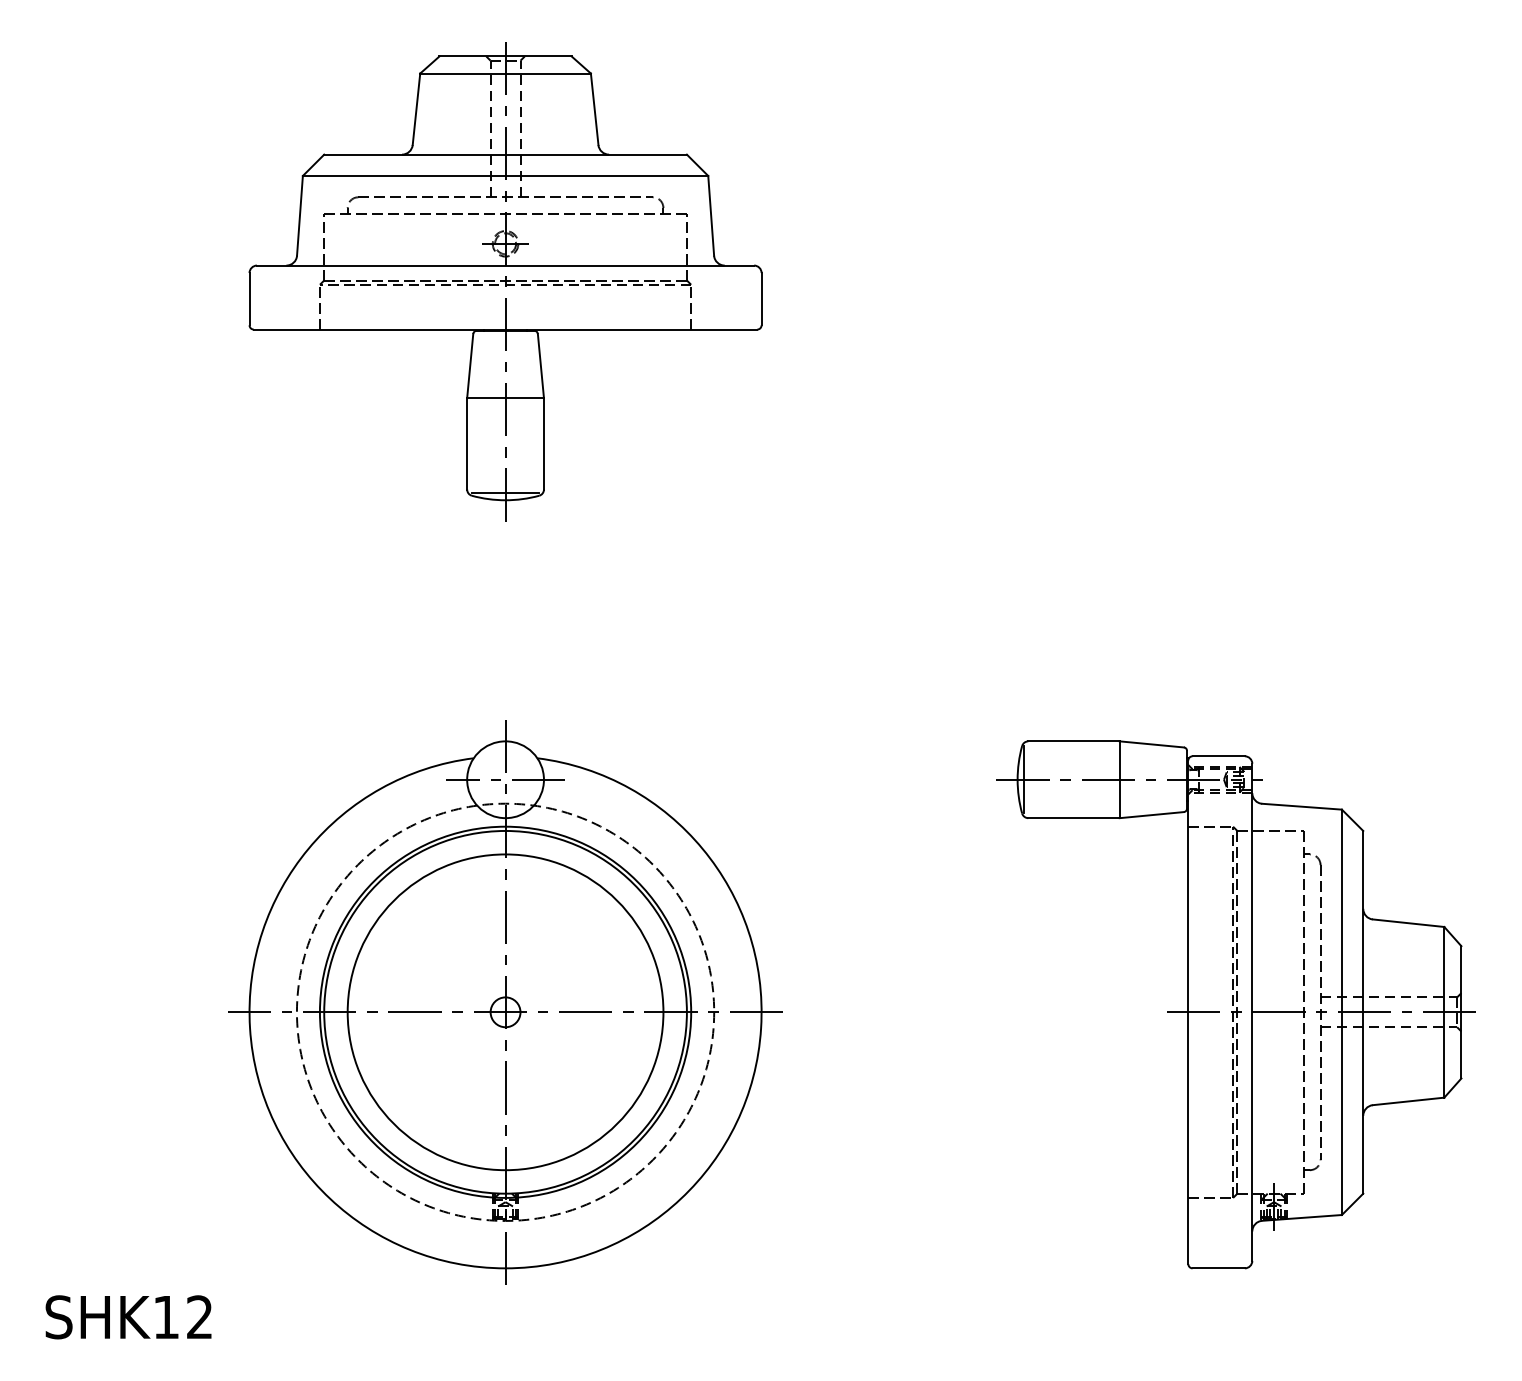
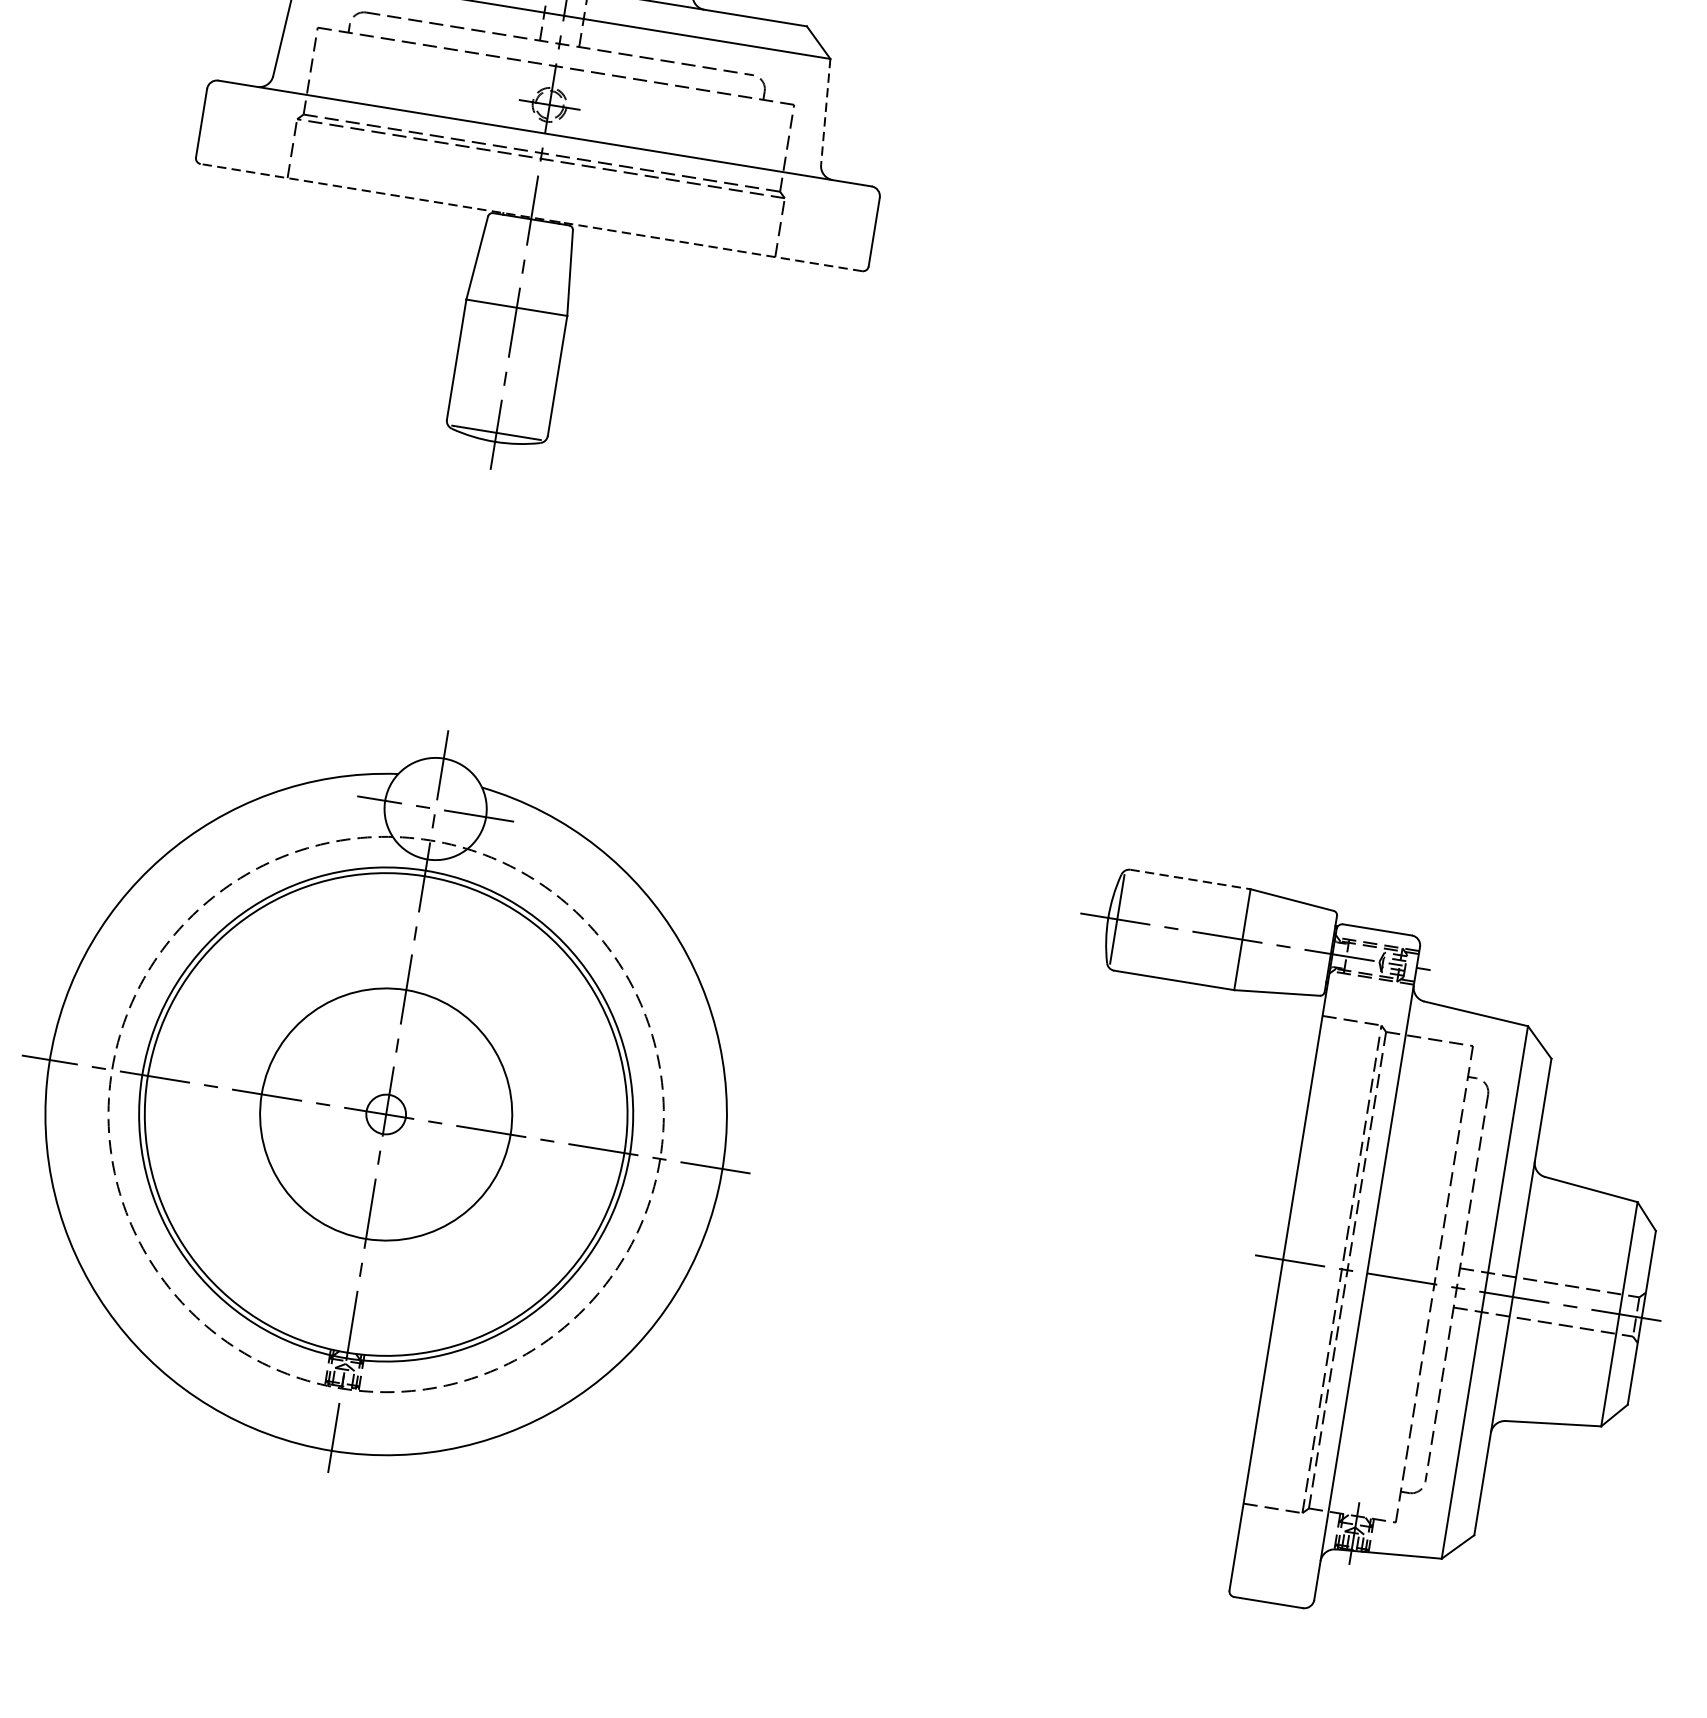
line: (711, 215) -> (826, 111), solid -> dashed
line: (505, 329) -> (531, 217), solid -> dashed
line: (1074, 741) -> (1191, 879), solid -> dashed
circle: (505, 1012) -> (386, 1114), size x0.6

